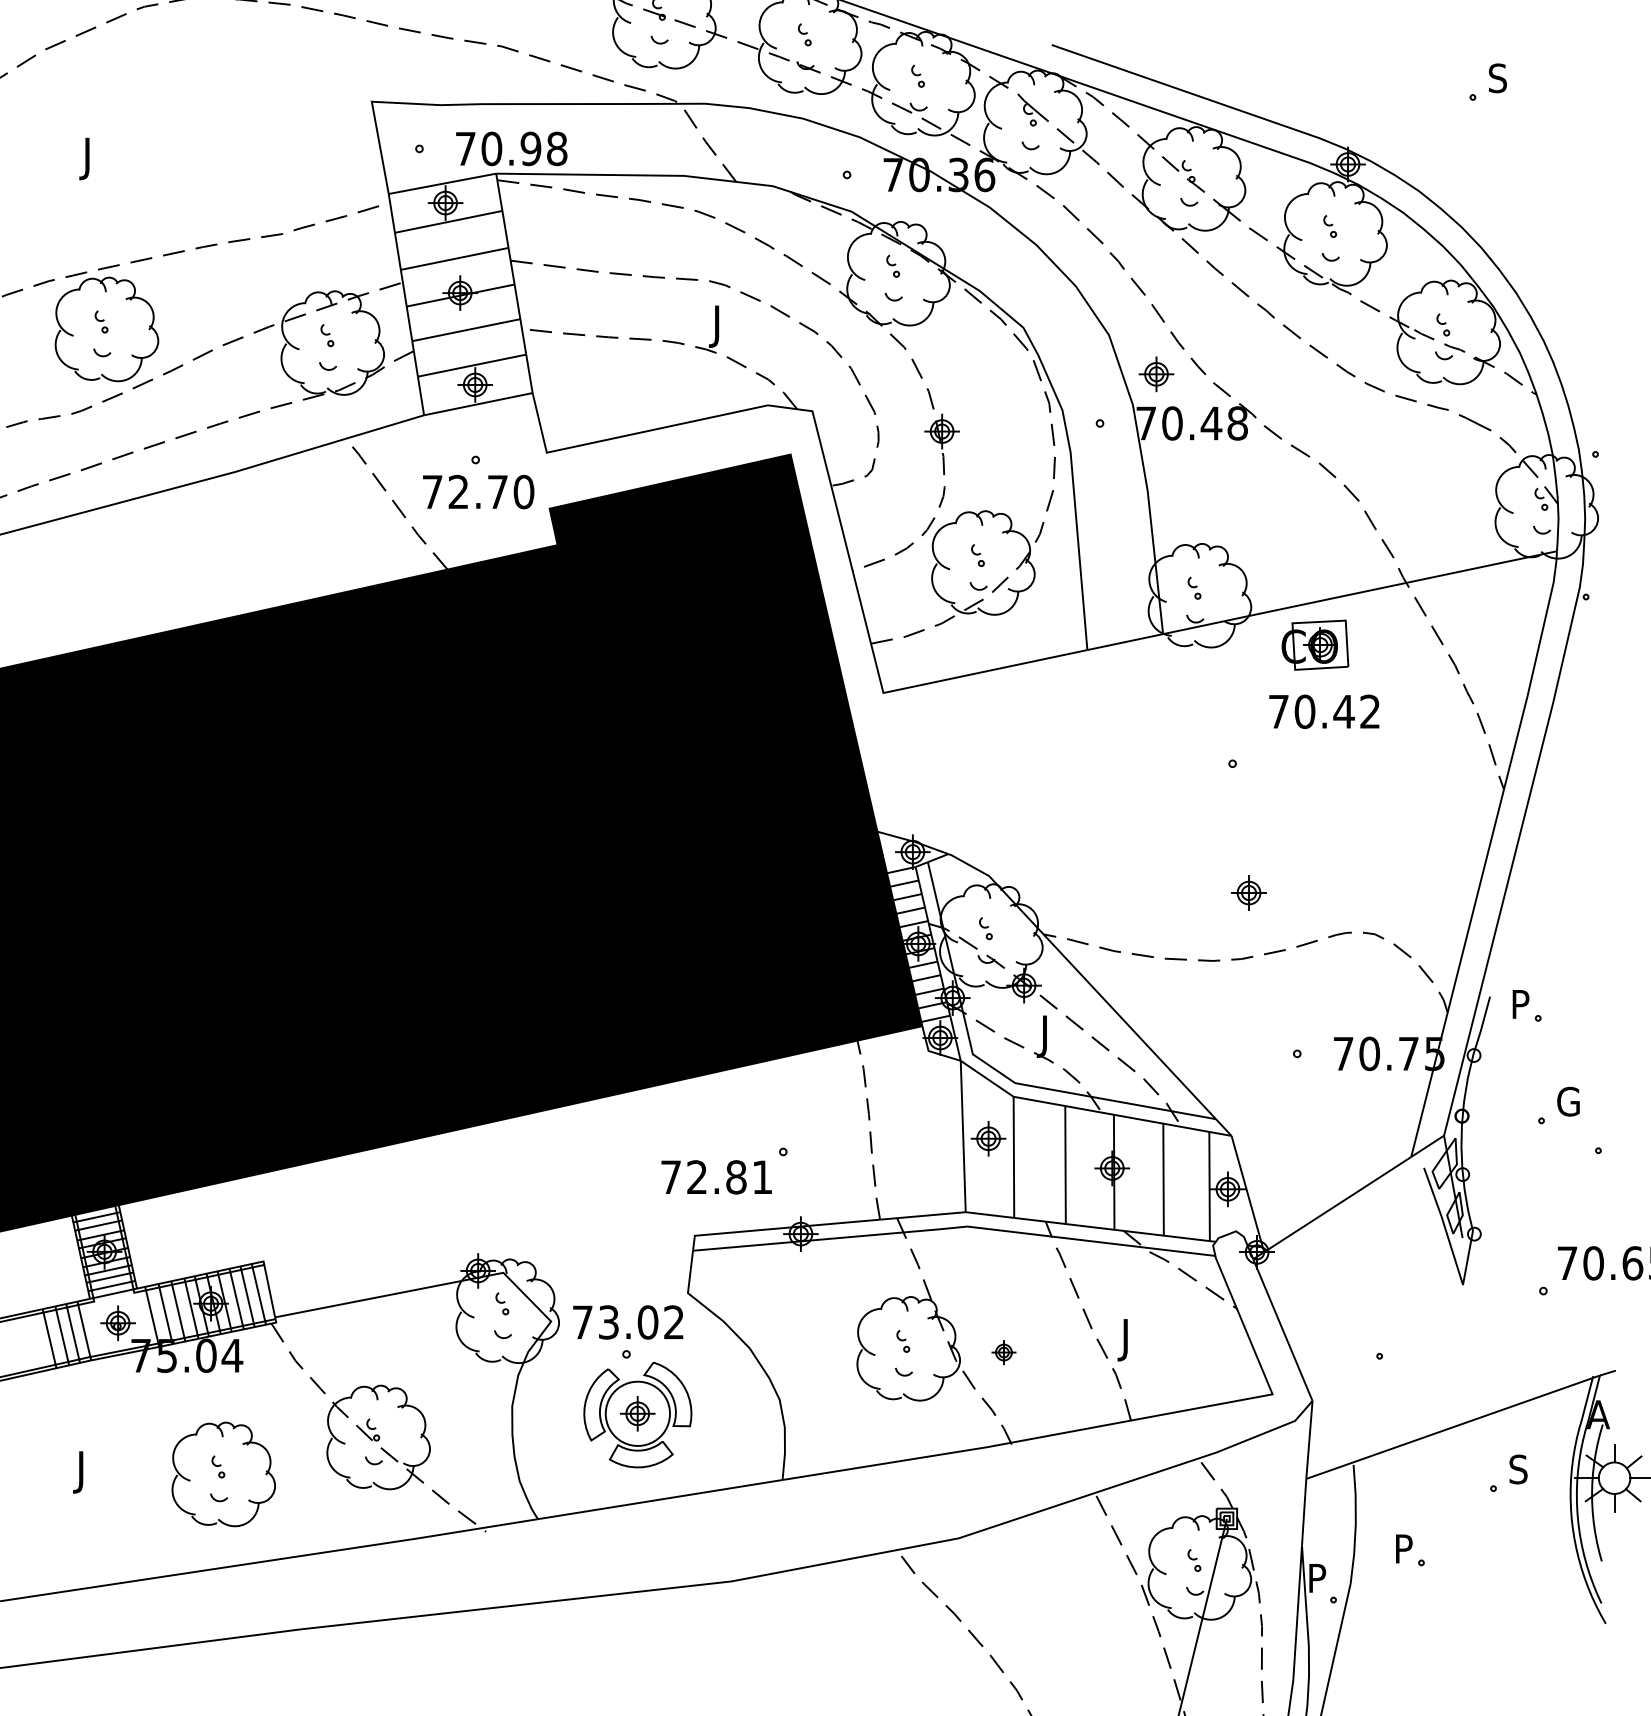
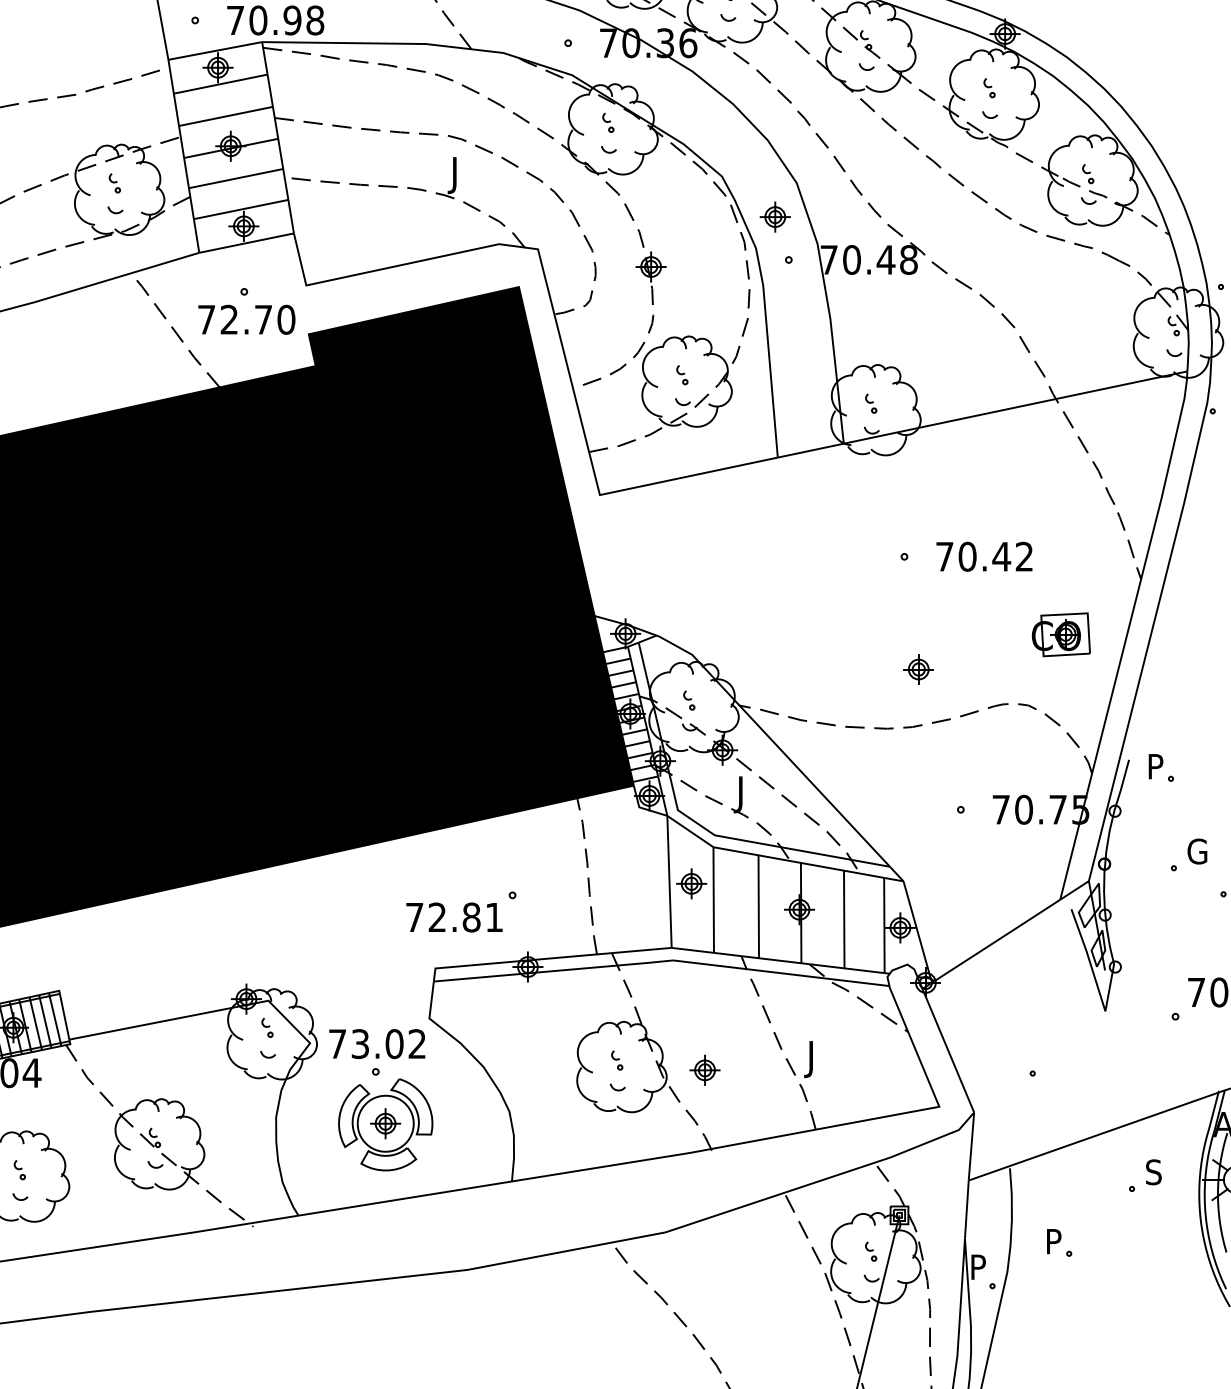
part: (1156, 374) -> (775, 217), moved
part: (1315, 644) -> (1061, 634), moved
text: (1324, 711) -> (984, 556), moved
part: (1003, 1352) -> (704, 1070), size x1.43

